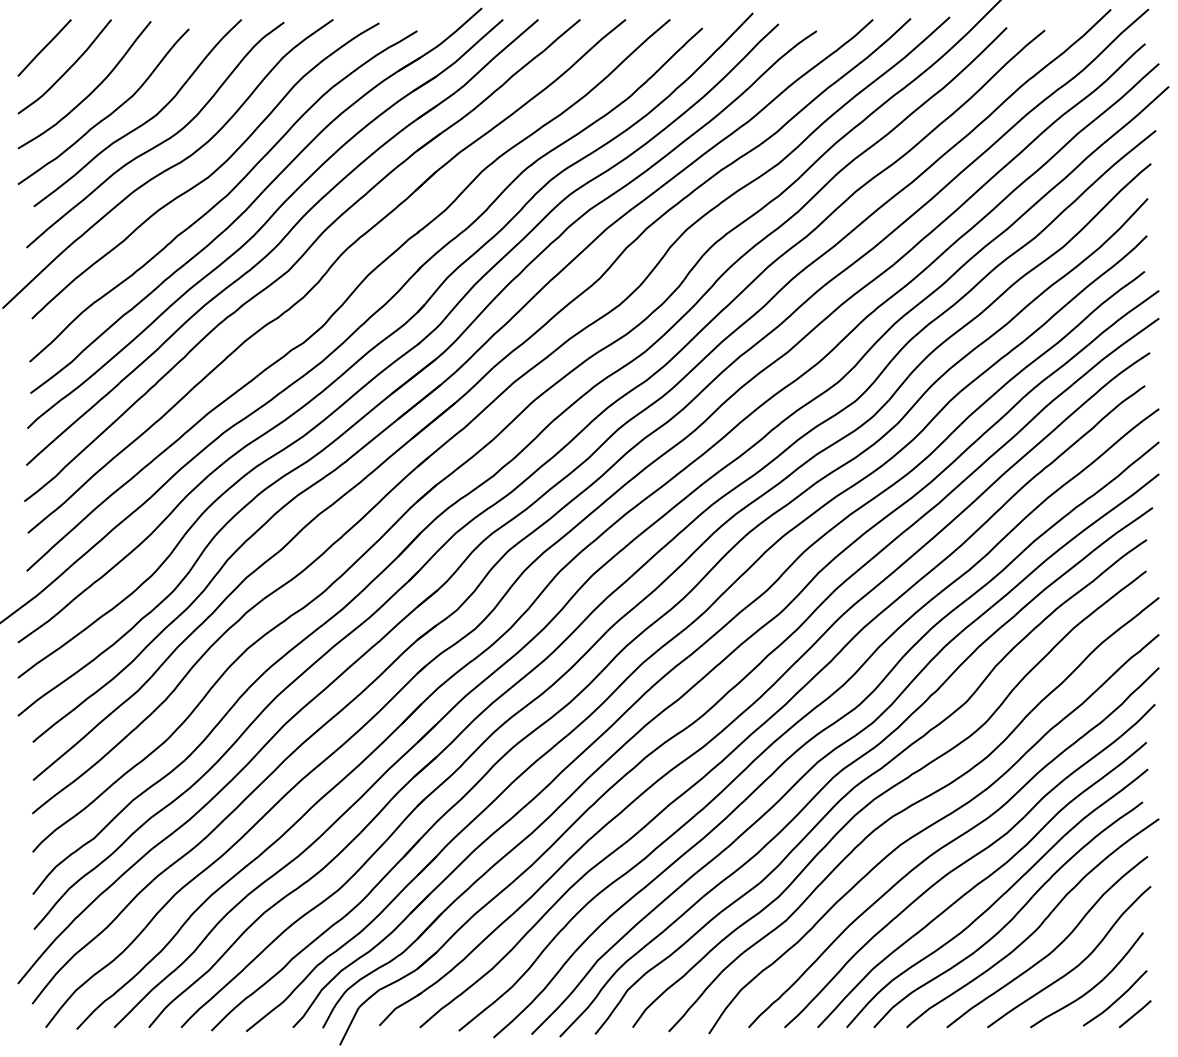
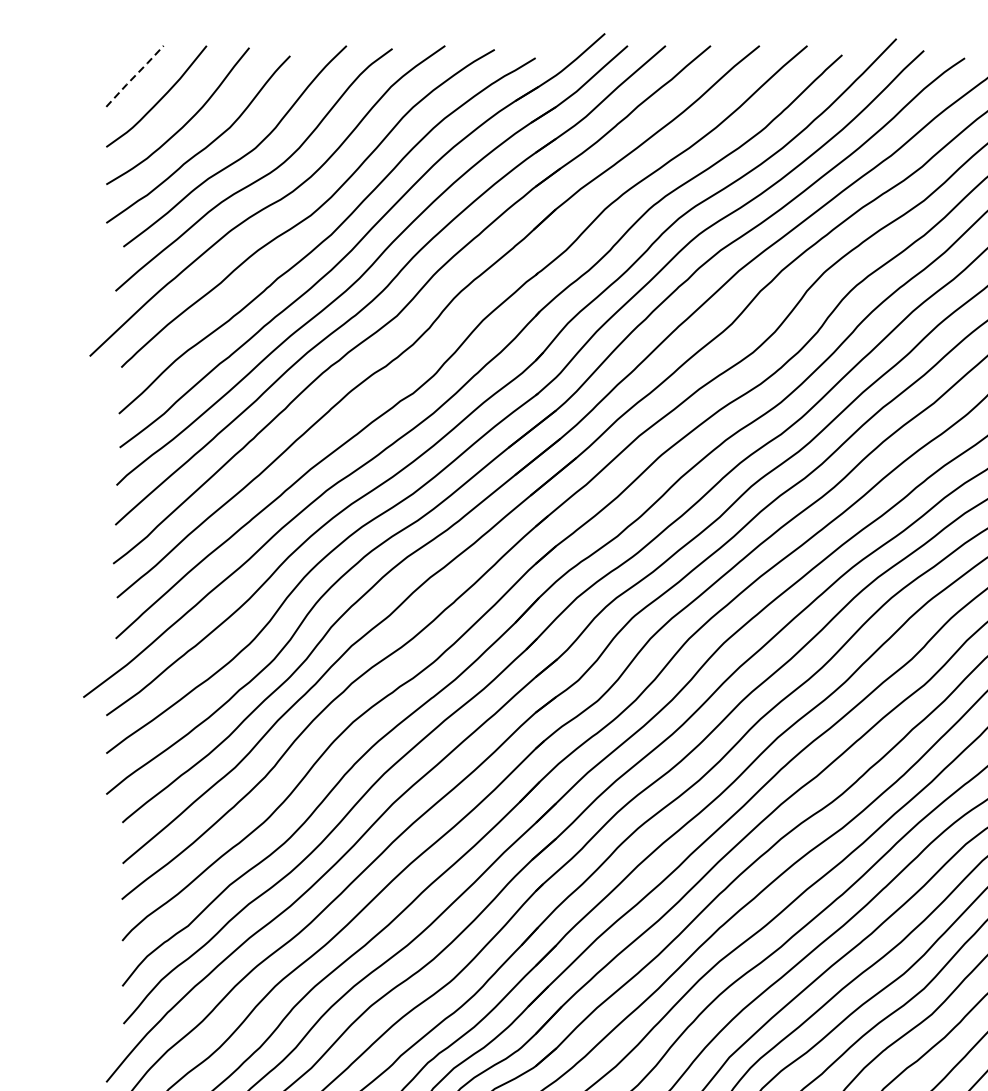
line: (44, 47) -> (134, 75), solid -> dashed

